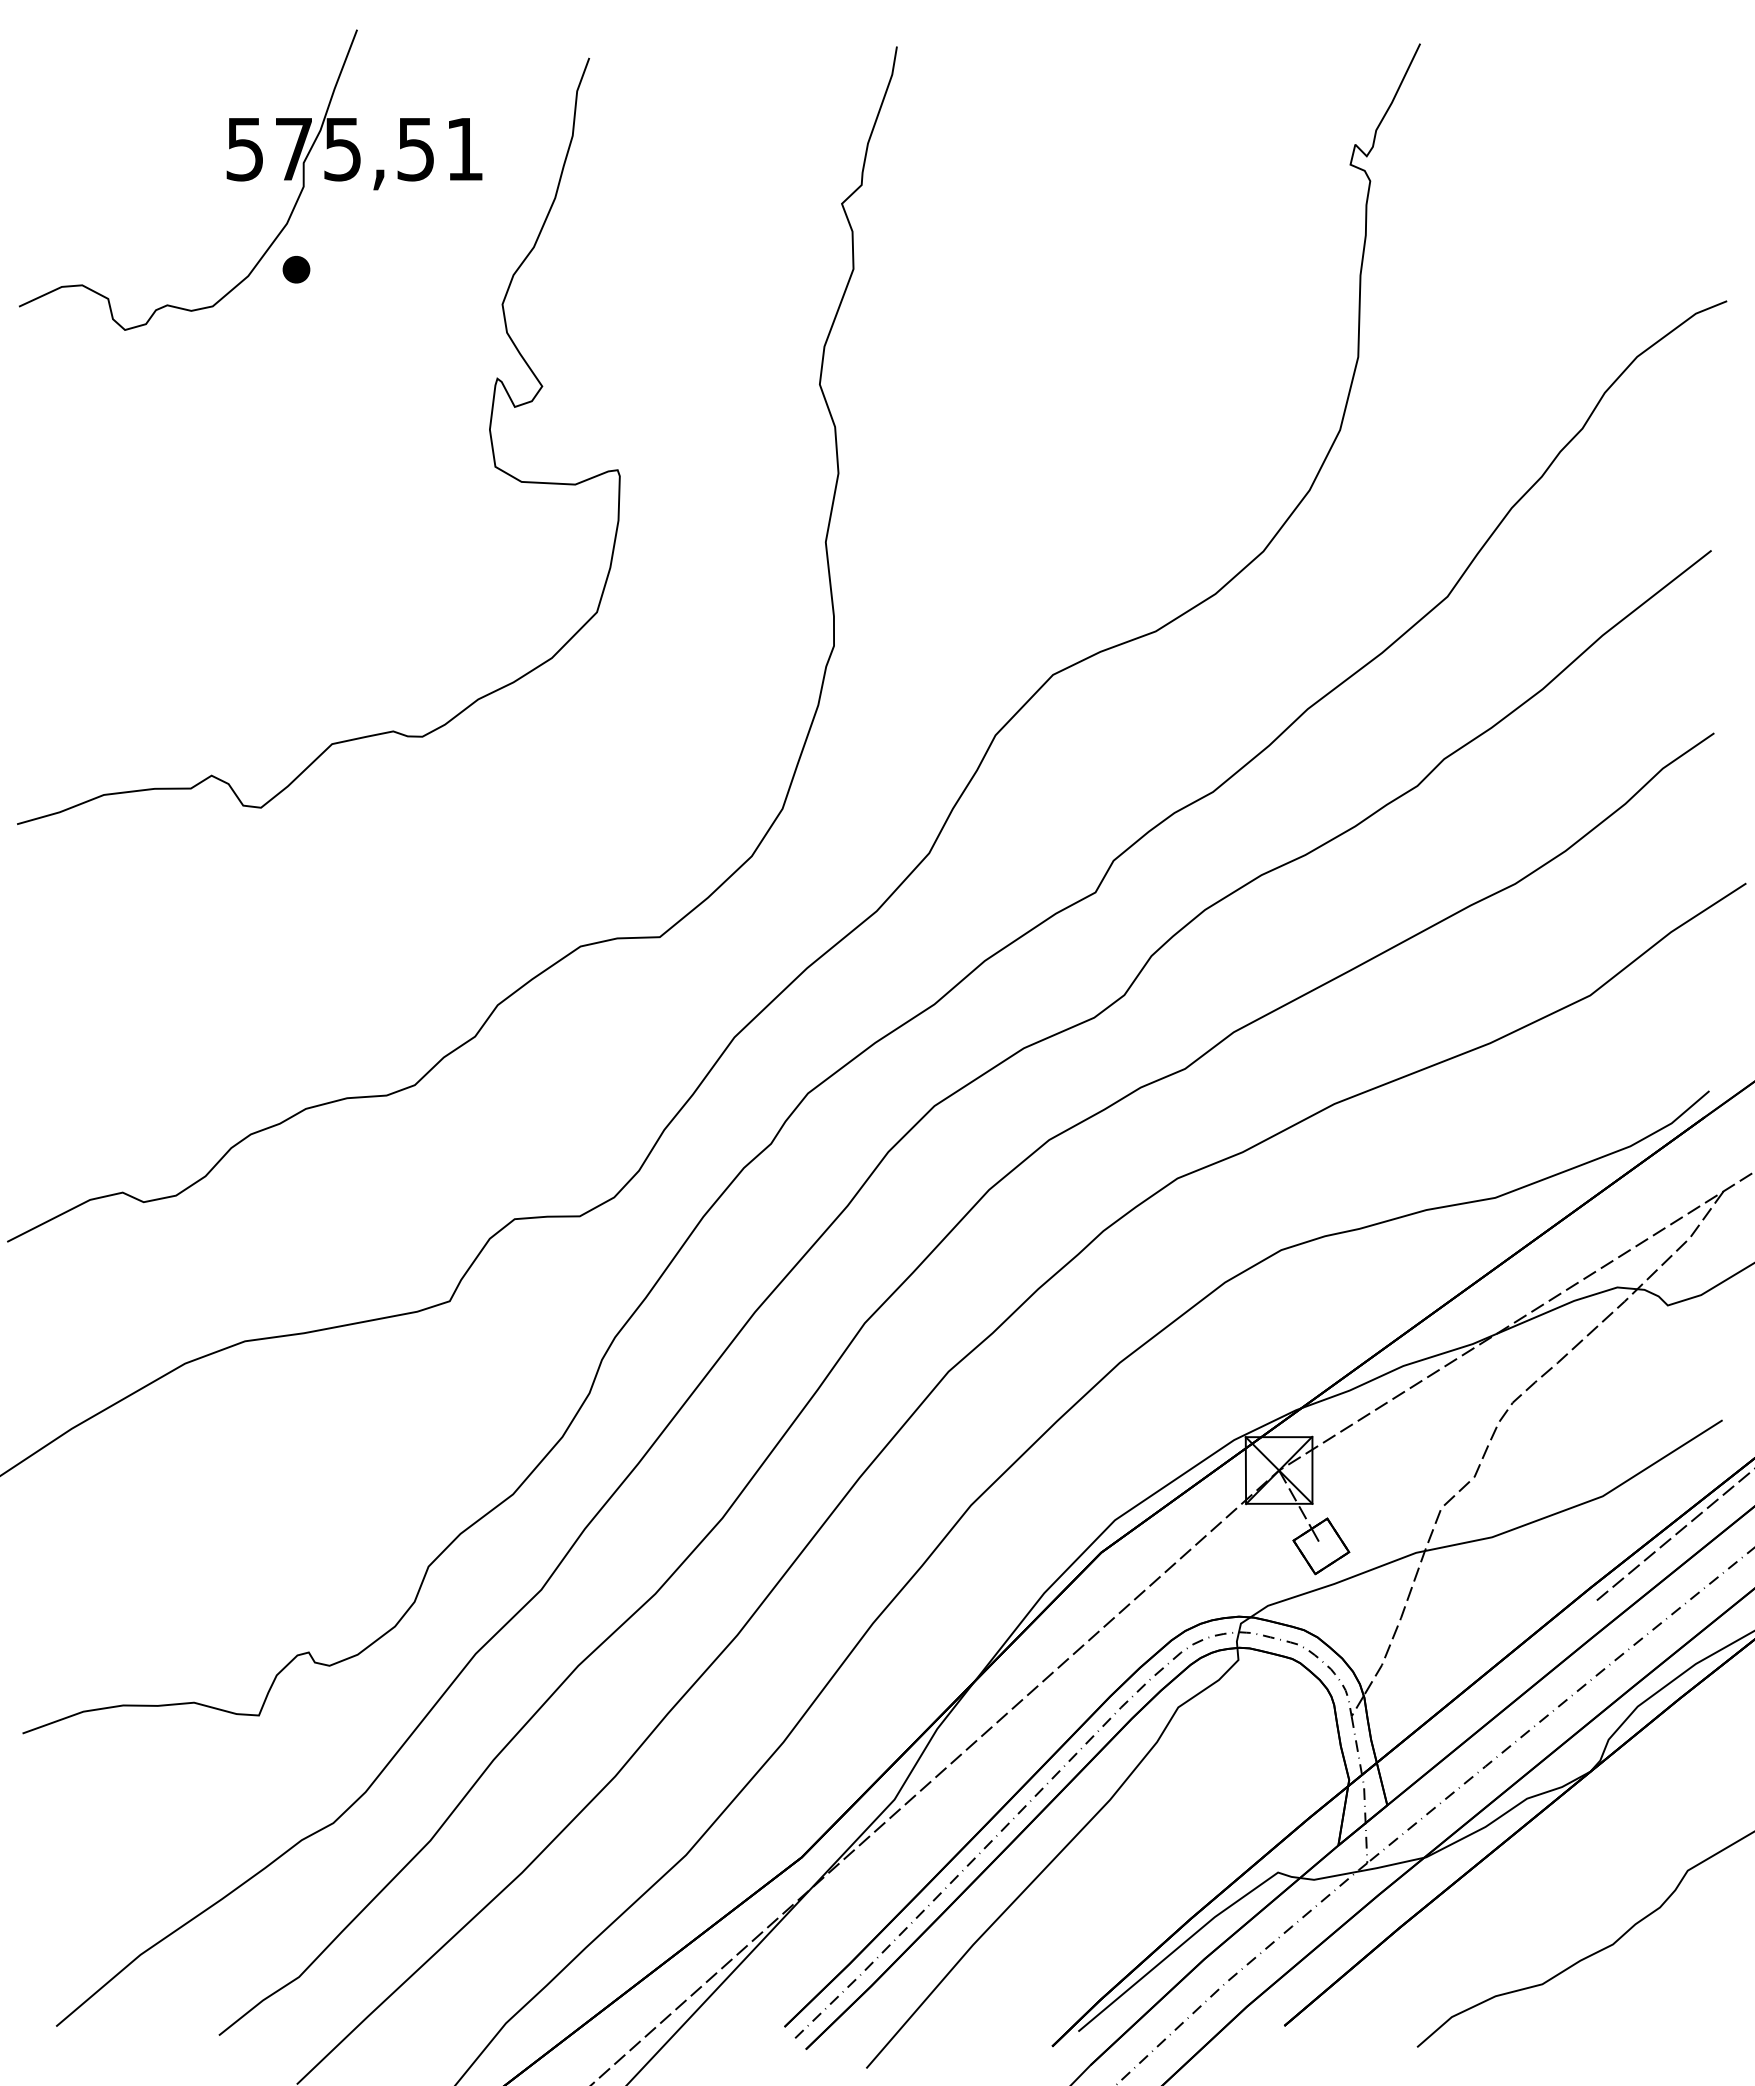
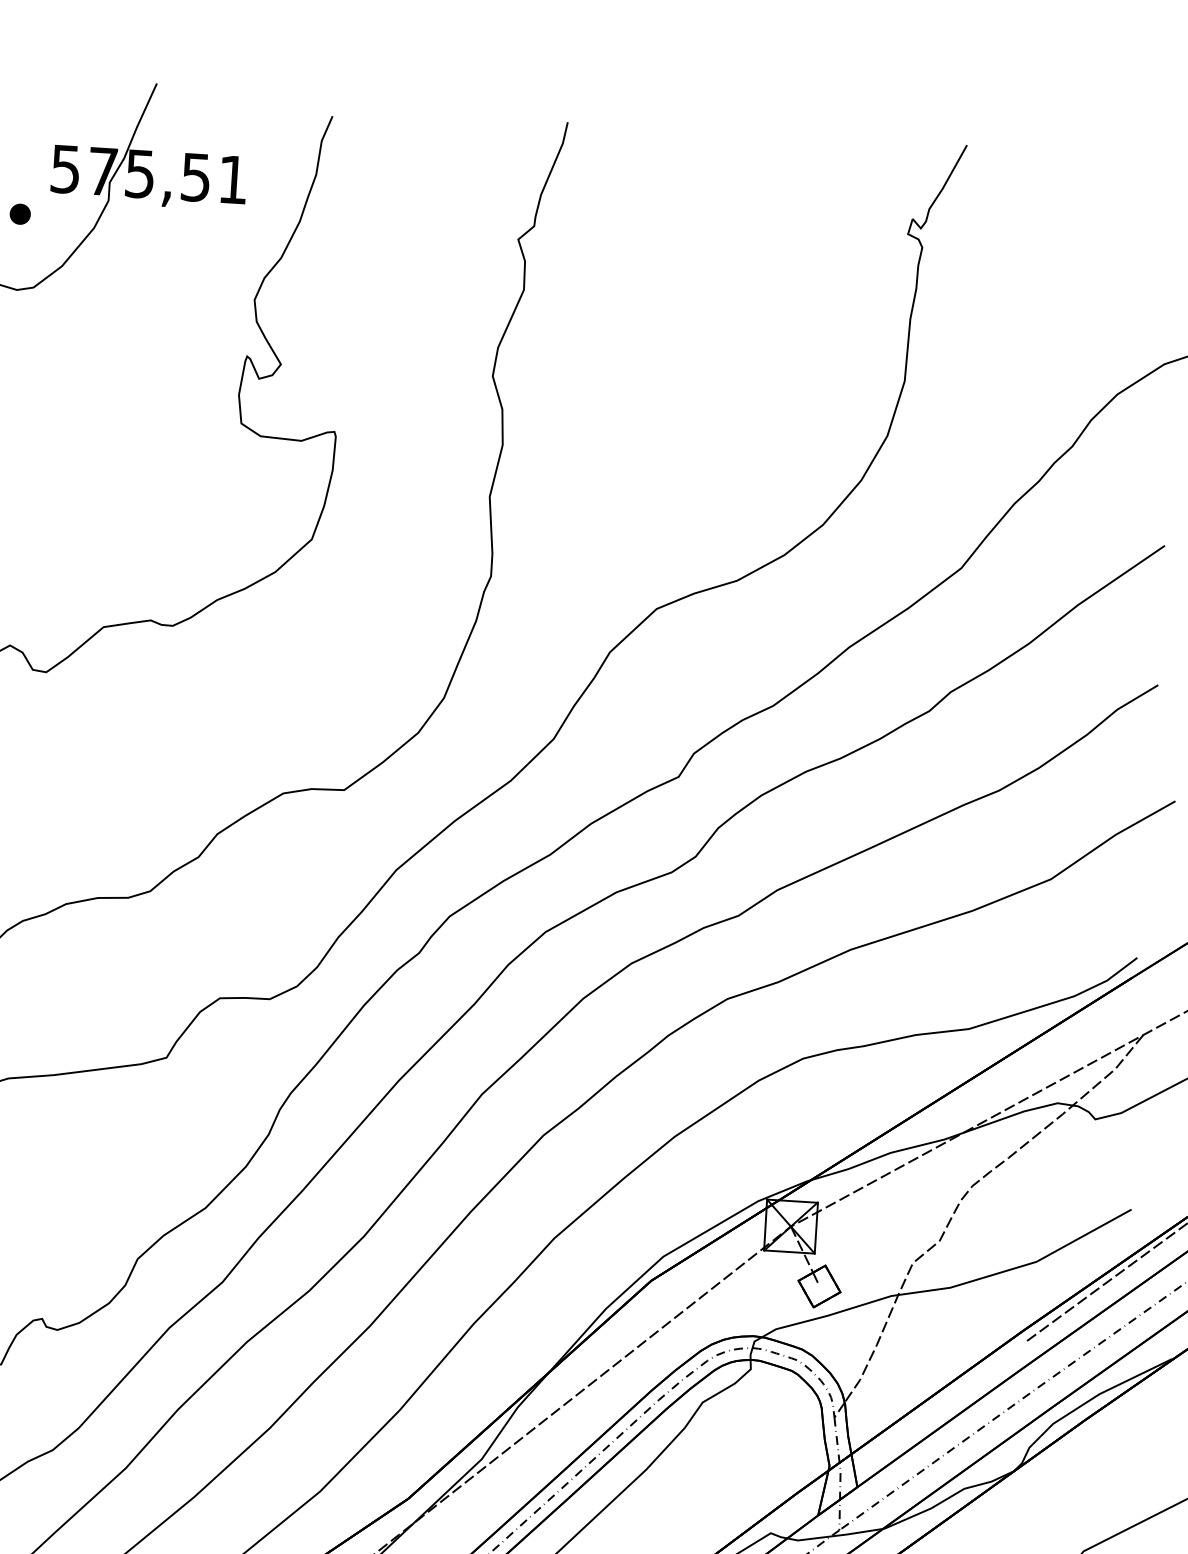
part: (296, 269) -> (20, 214), moved

